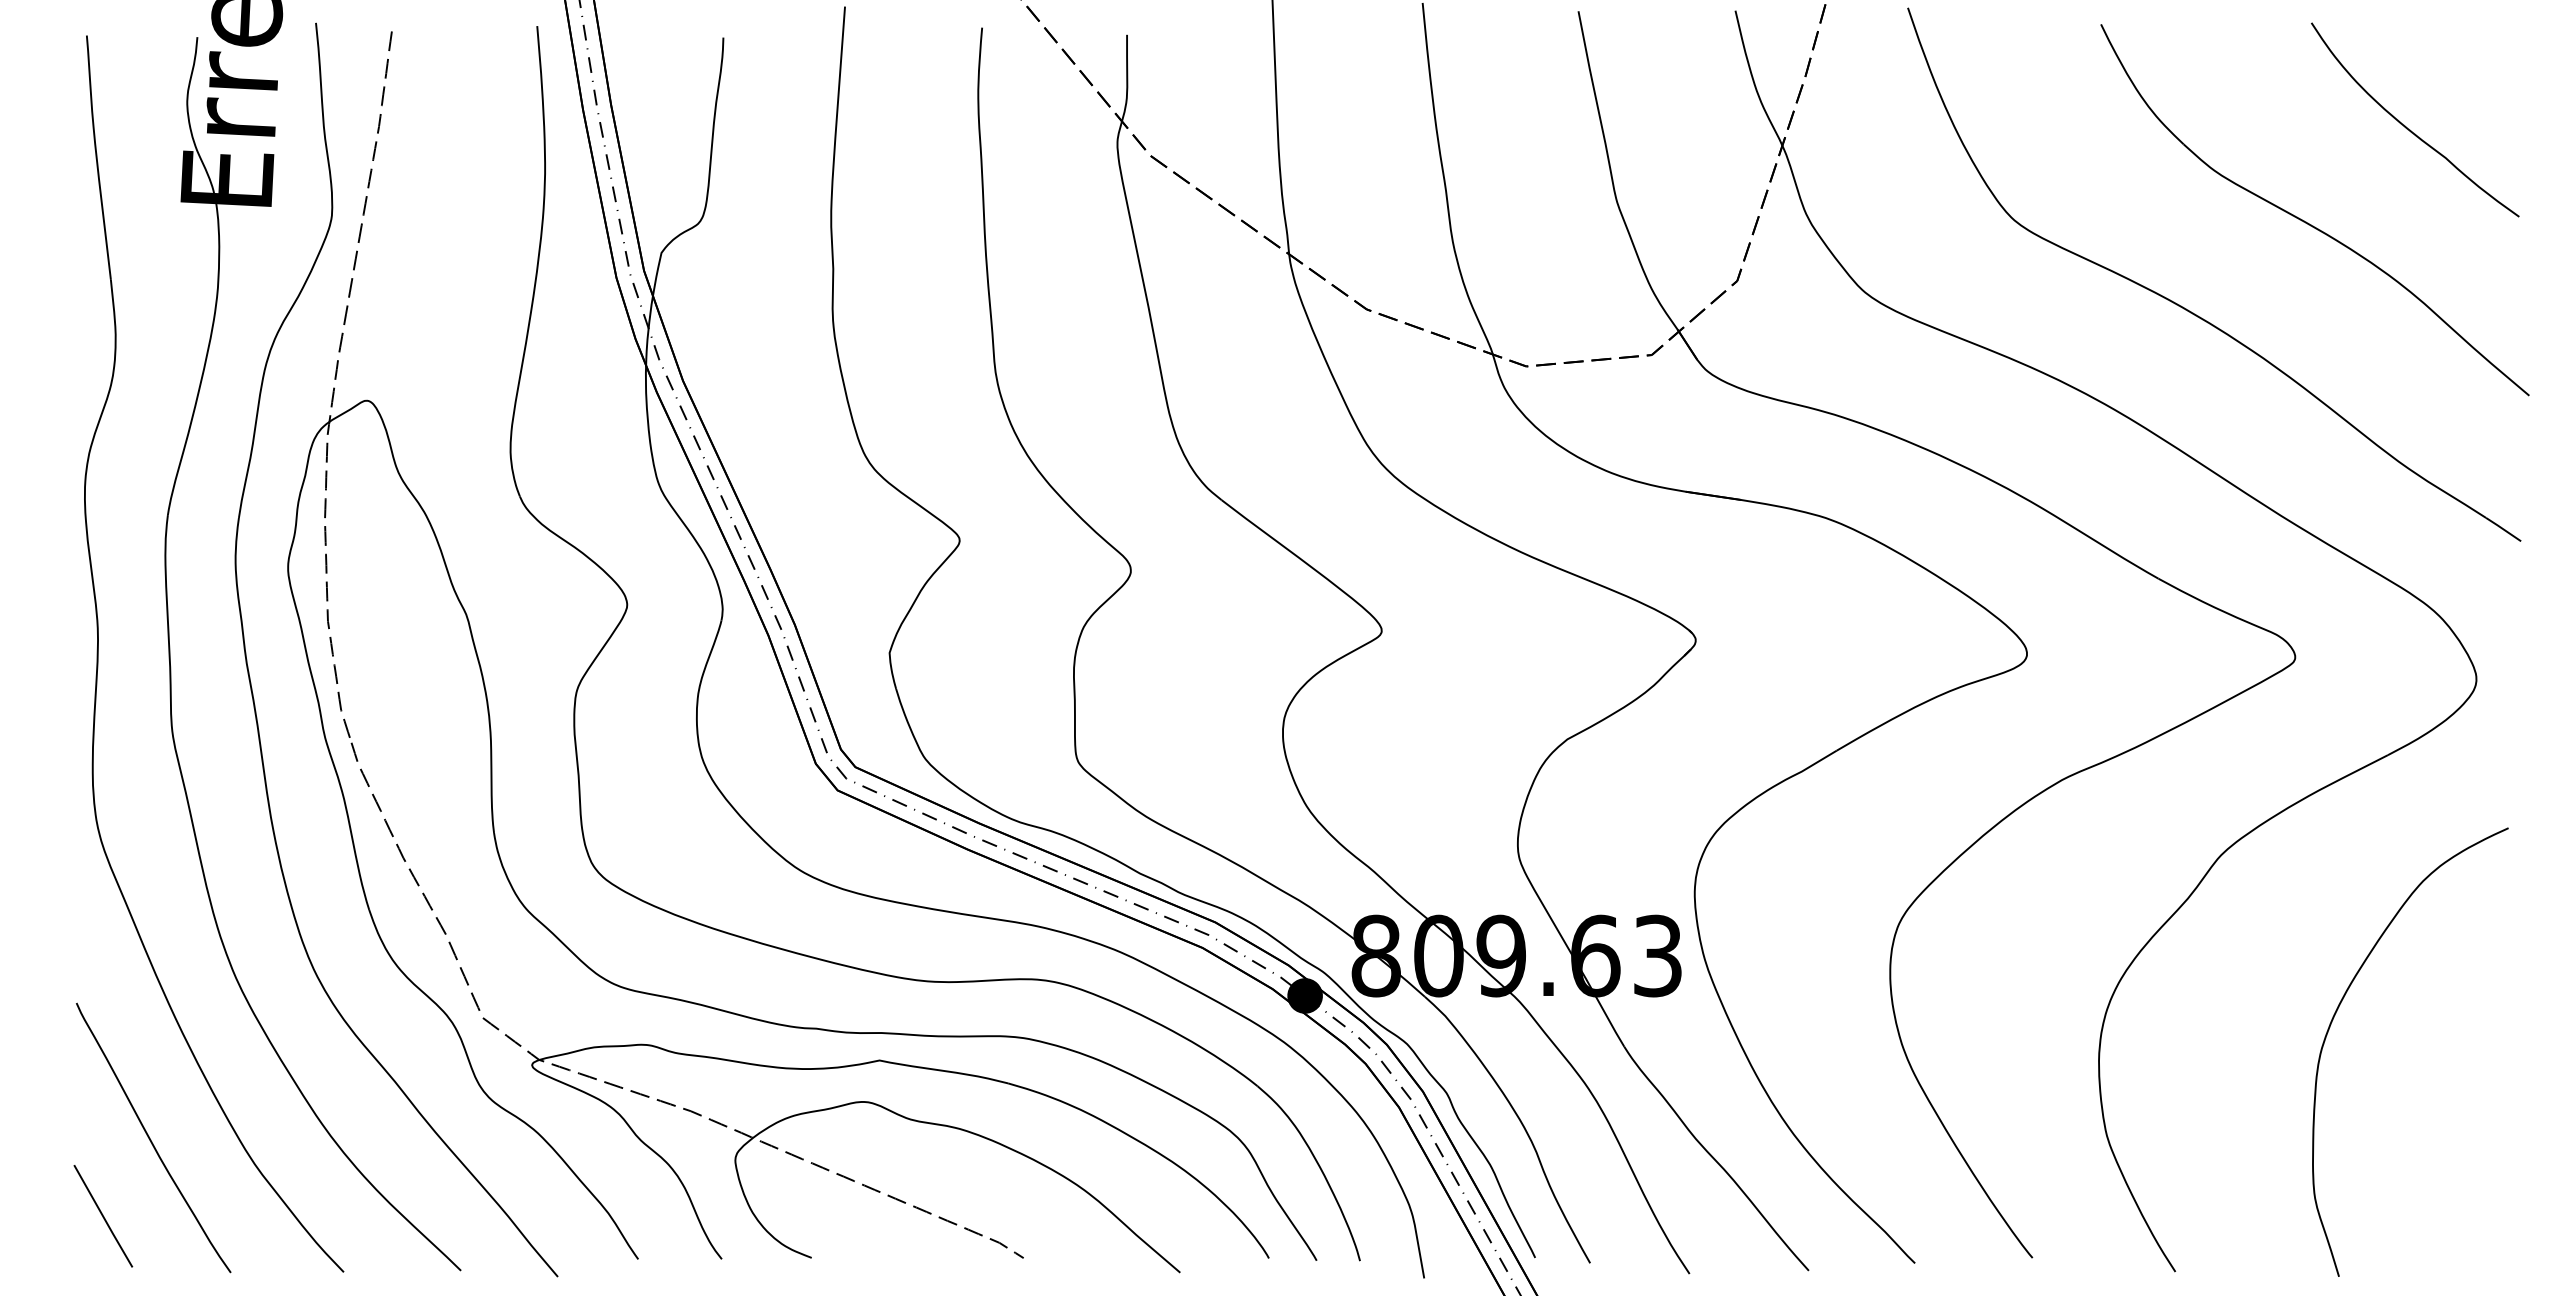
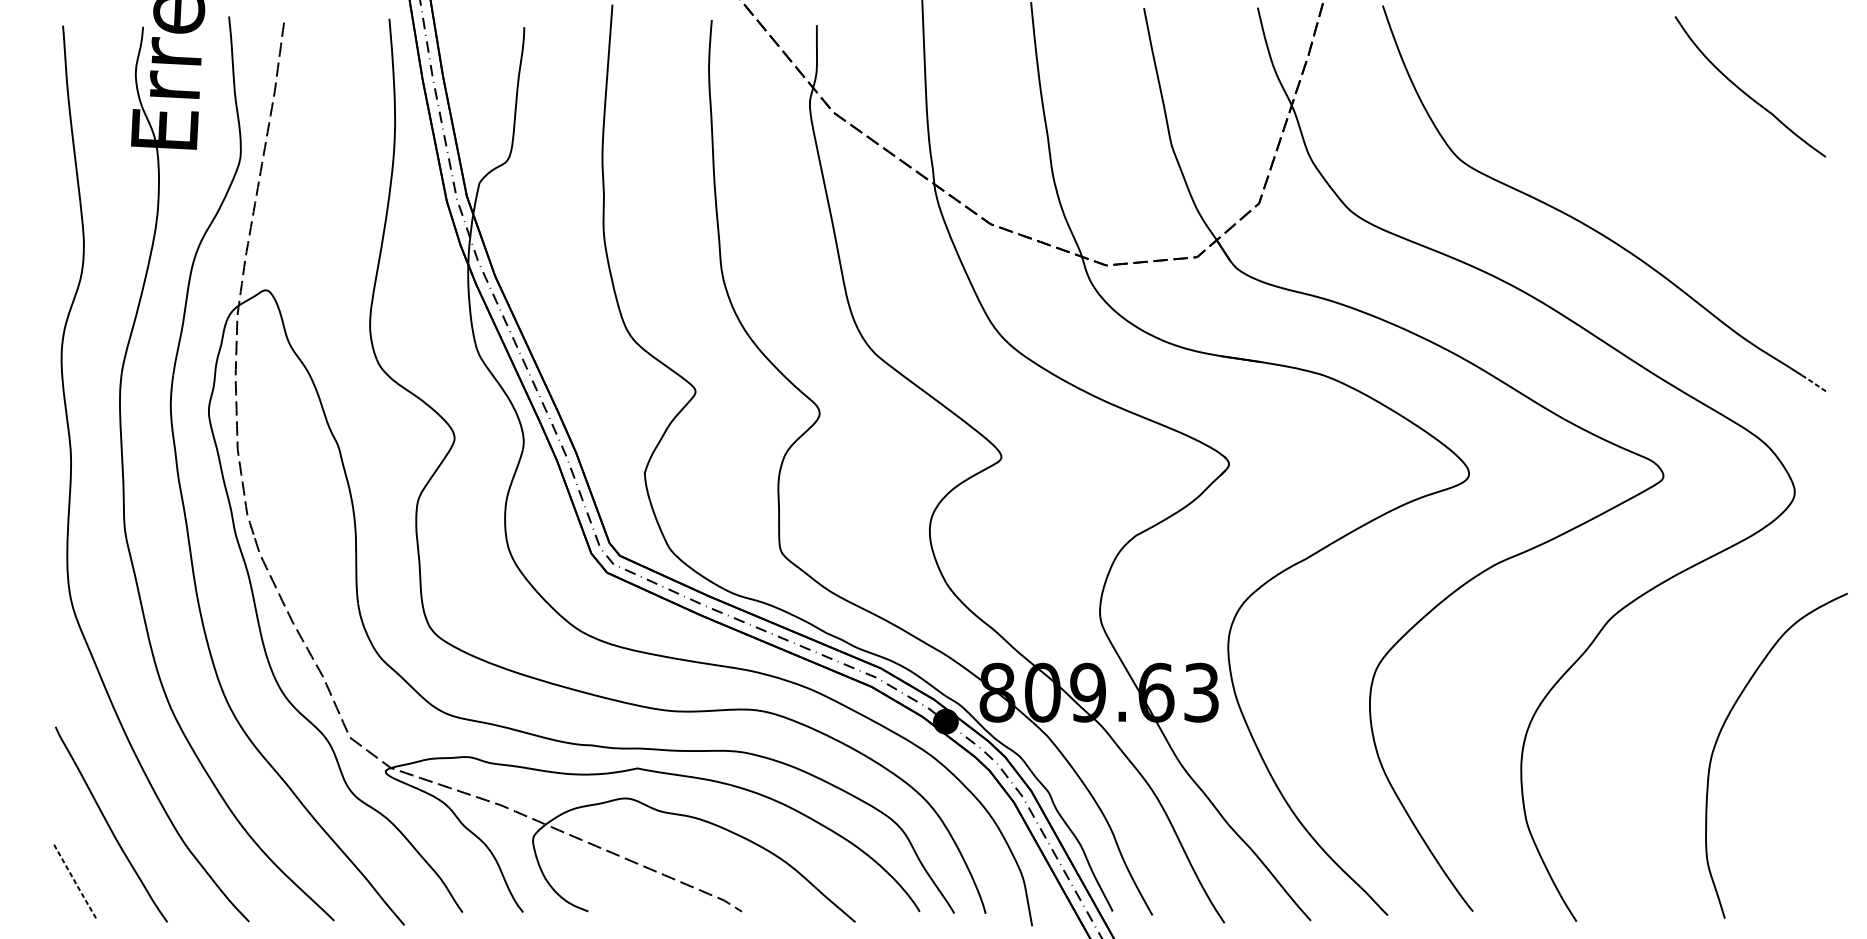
part: (2306, 221) -> (1671, 160), removed
line: (2503, 529) -> (1814, 383), solid -> dashed
curve: (2333, 1020) -> (1720, 732), moved
line: (103, 1216) -> (75, 881), solid -> dashed

